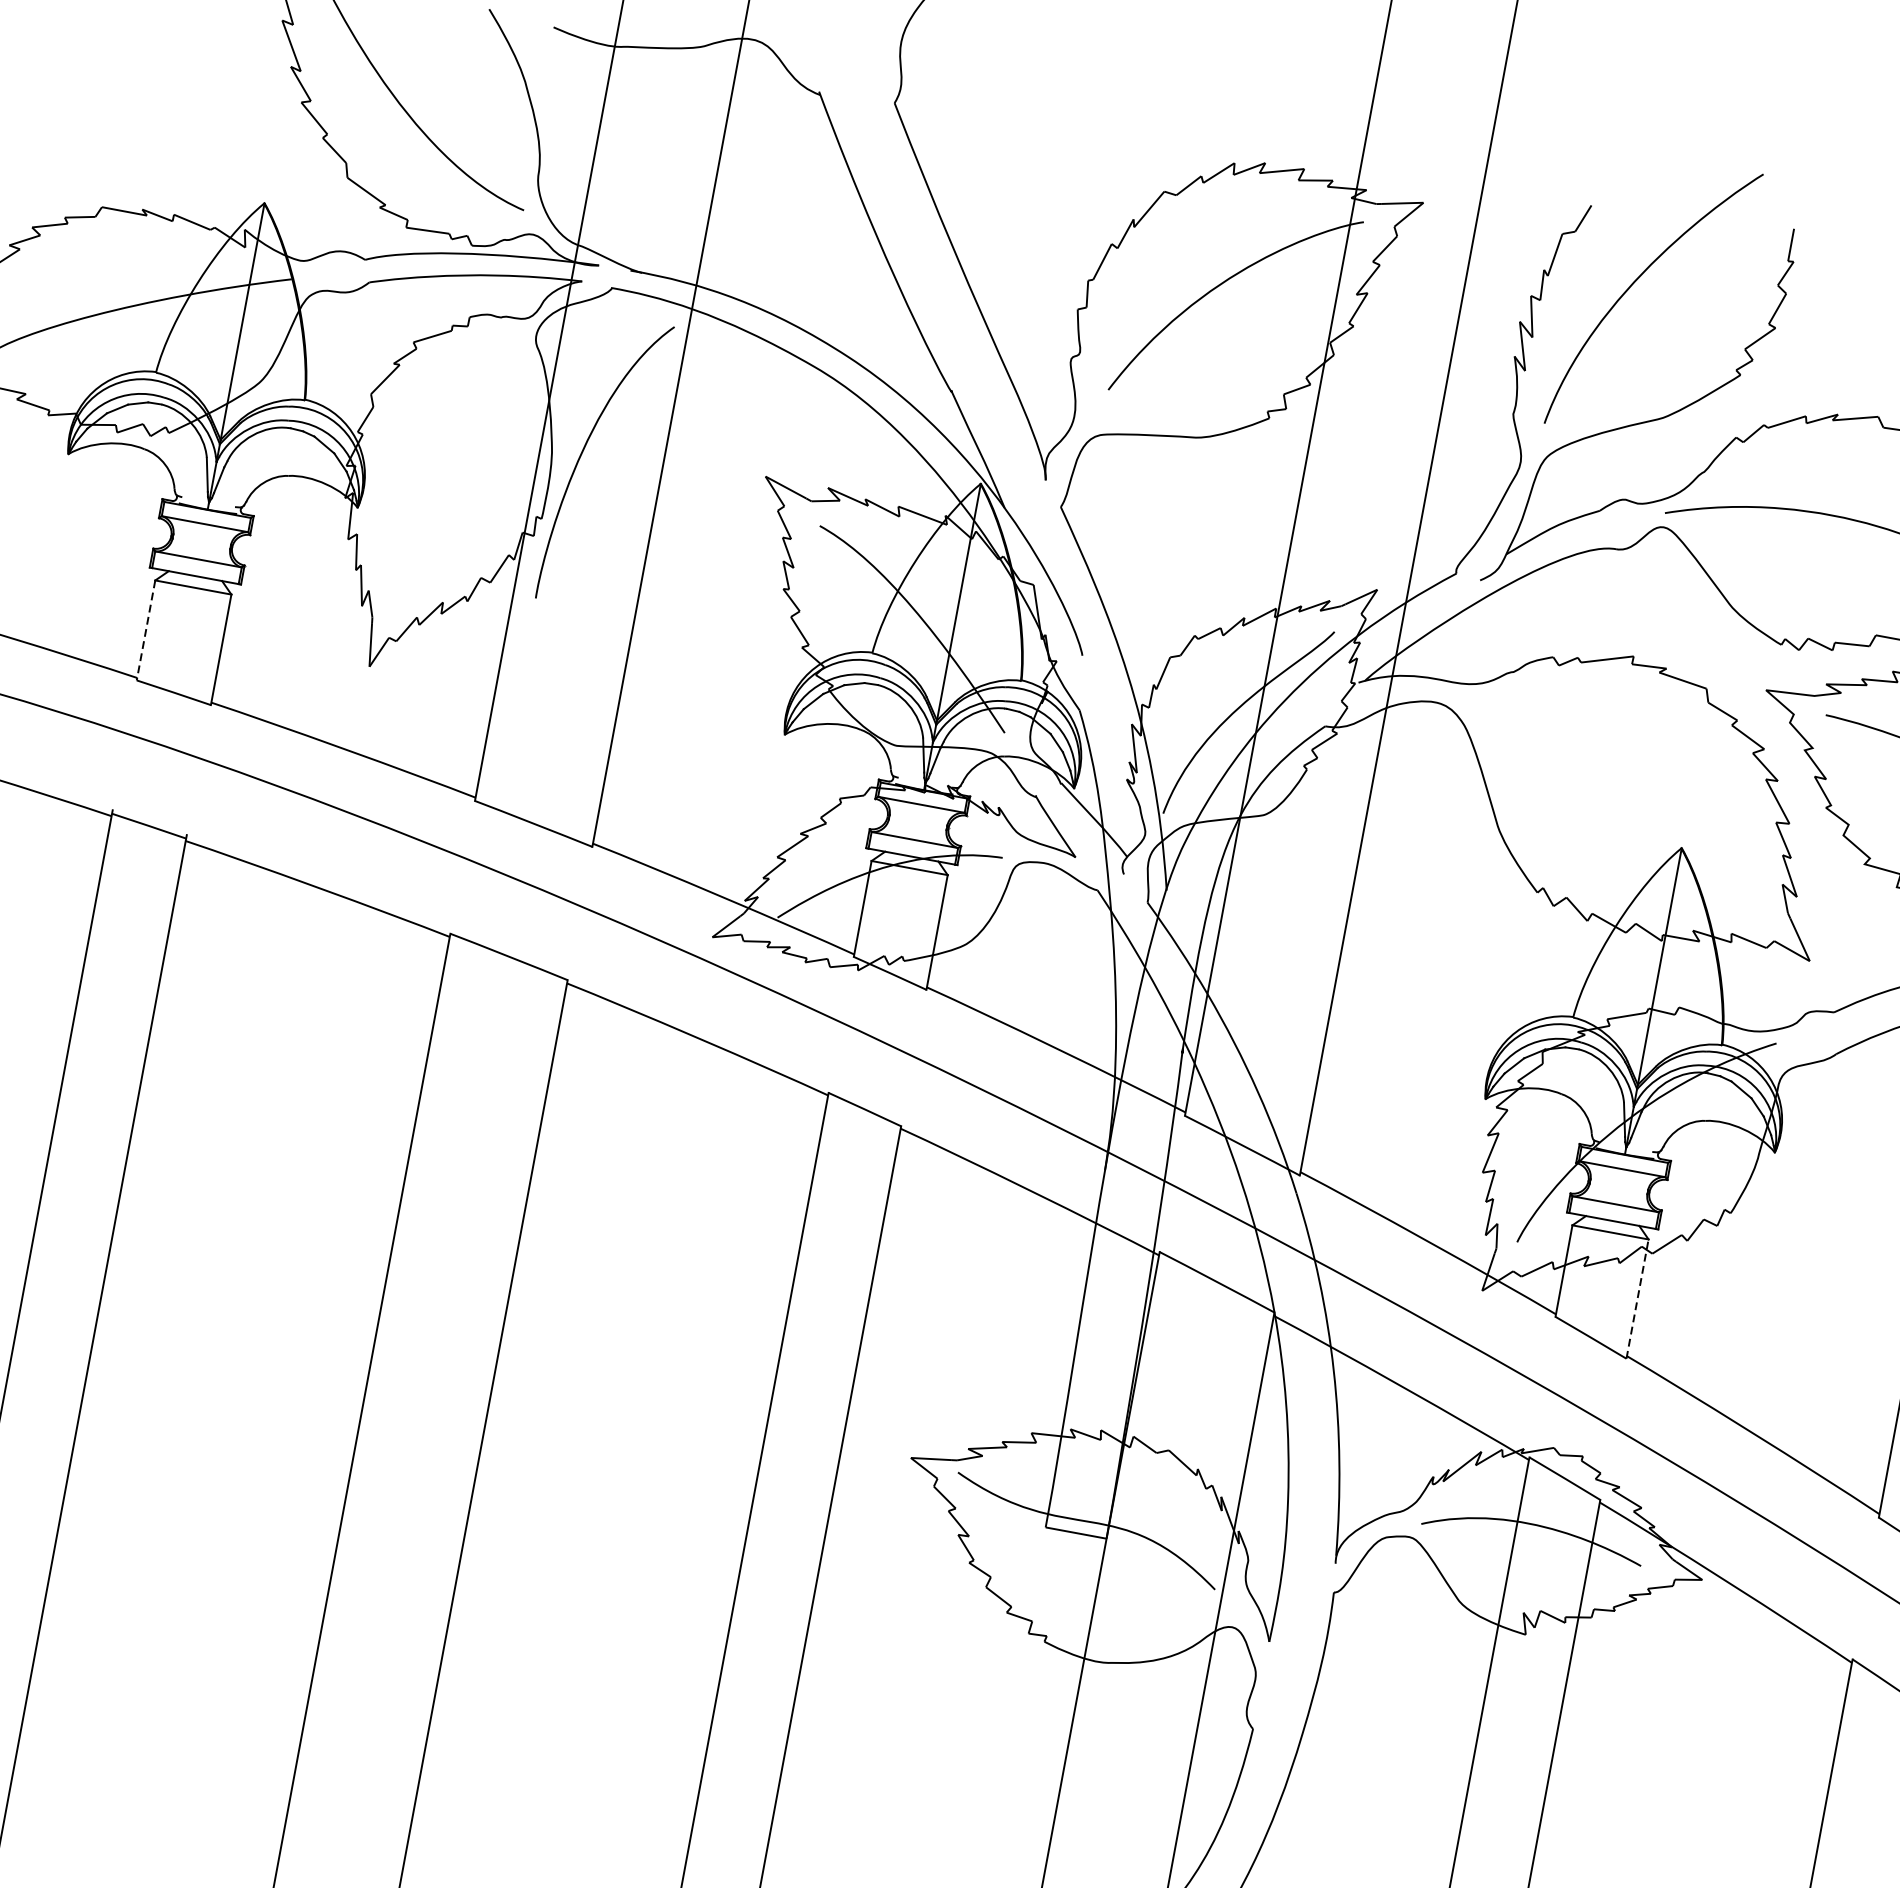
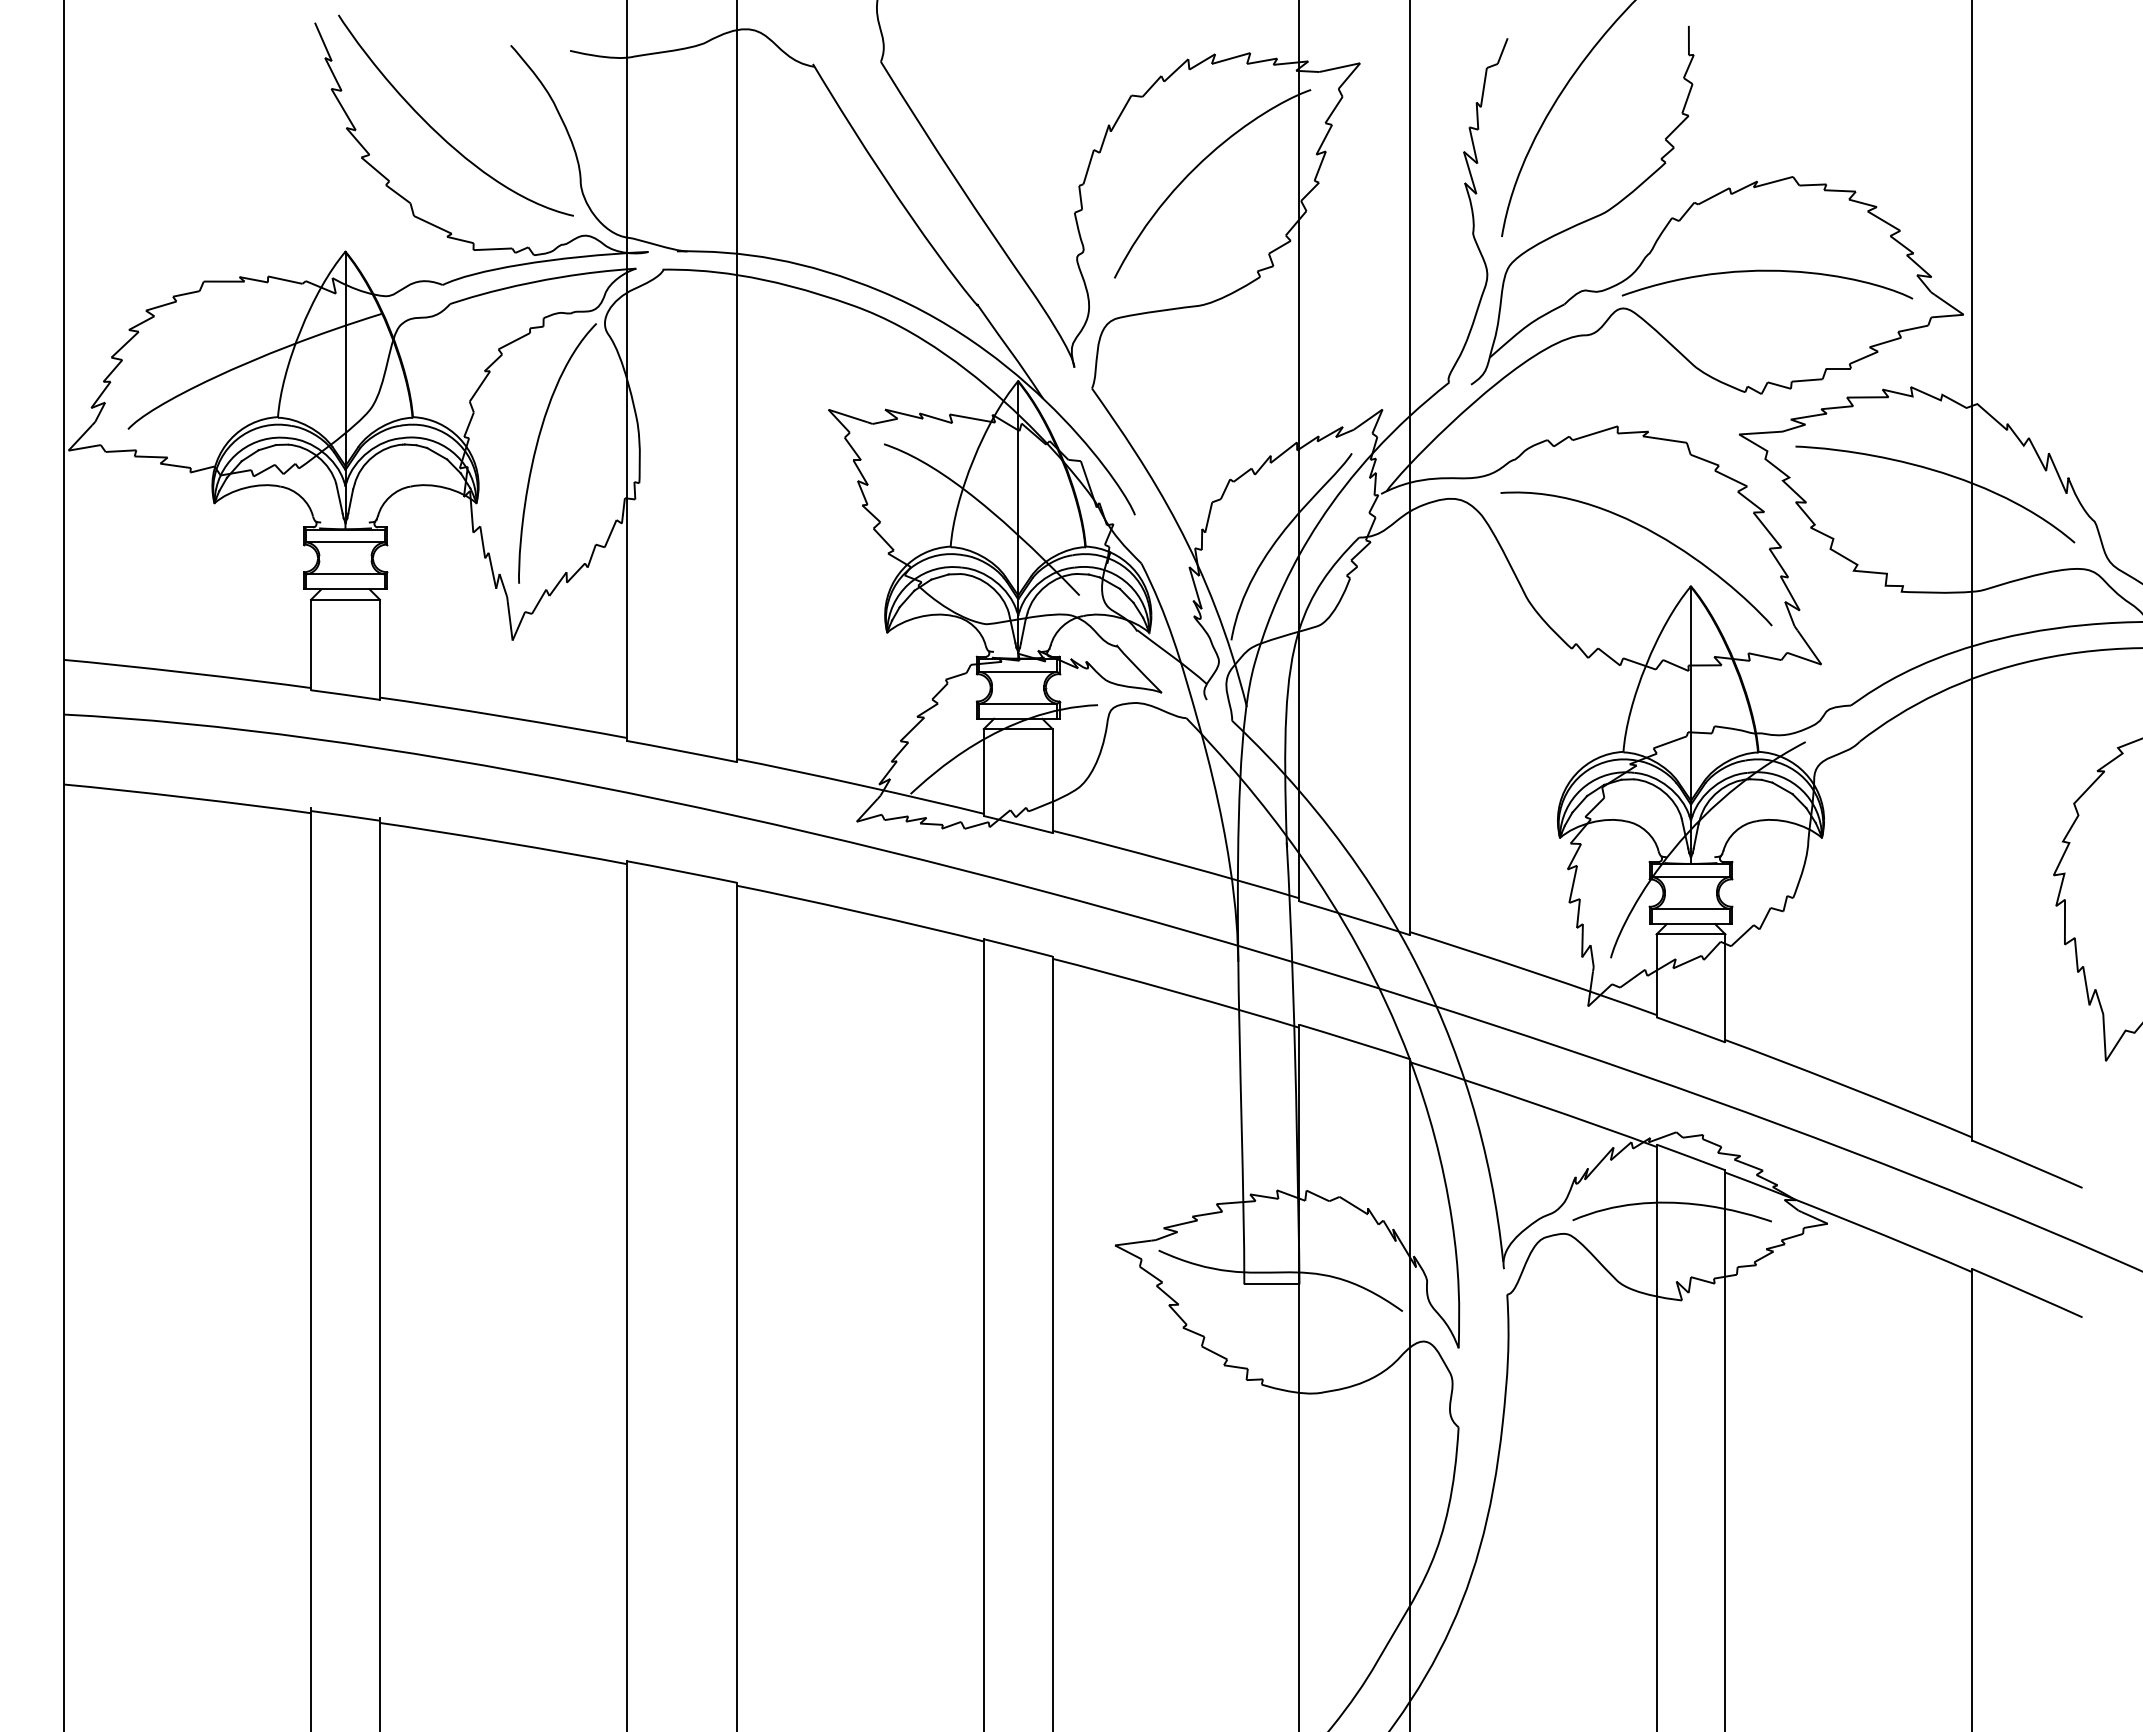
curve: (583, 451) -> (537, 447), moved
line: (146, 631) -> (311, 645), dashed -> solid
curve: (1650, 781) -> (1652, 533), added
line: (1637, 1298) -> (1725, 987), dashed -> solid

